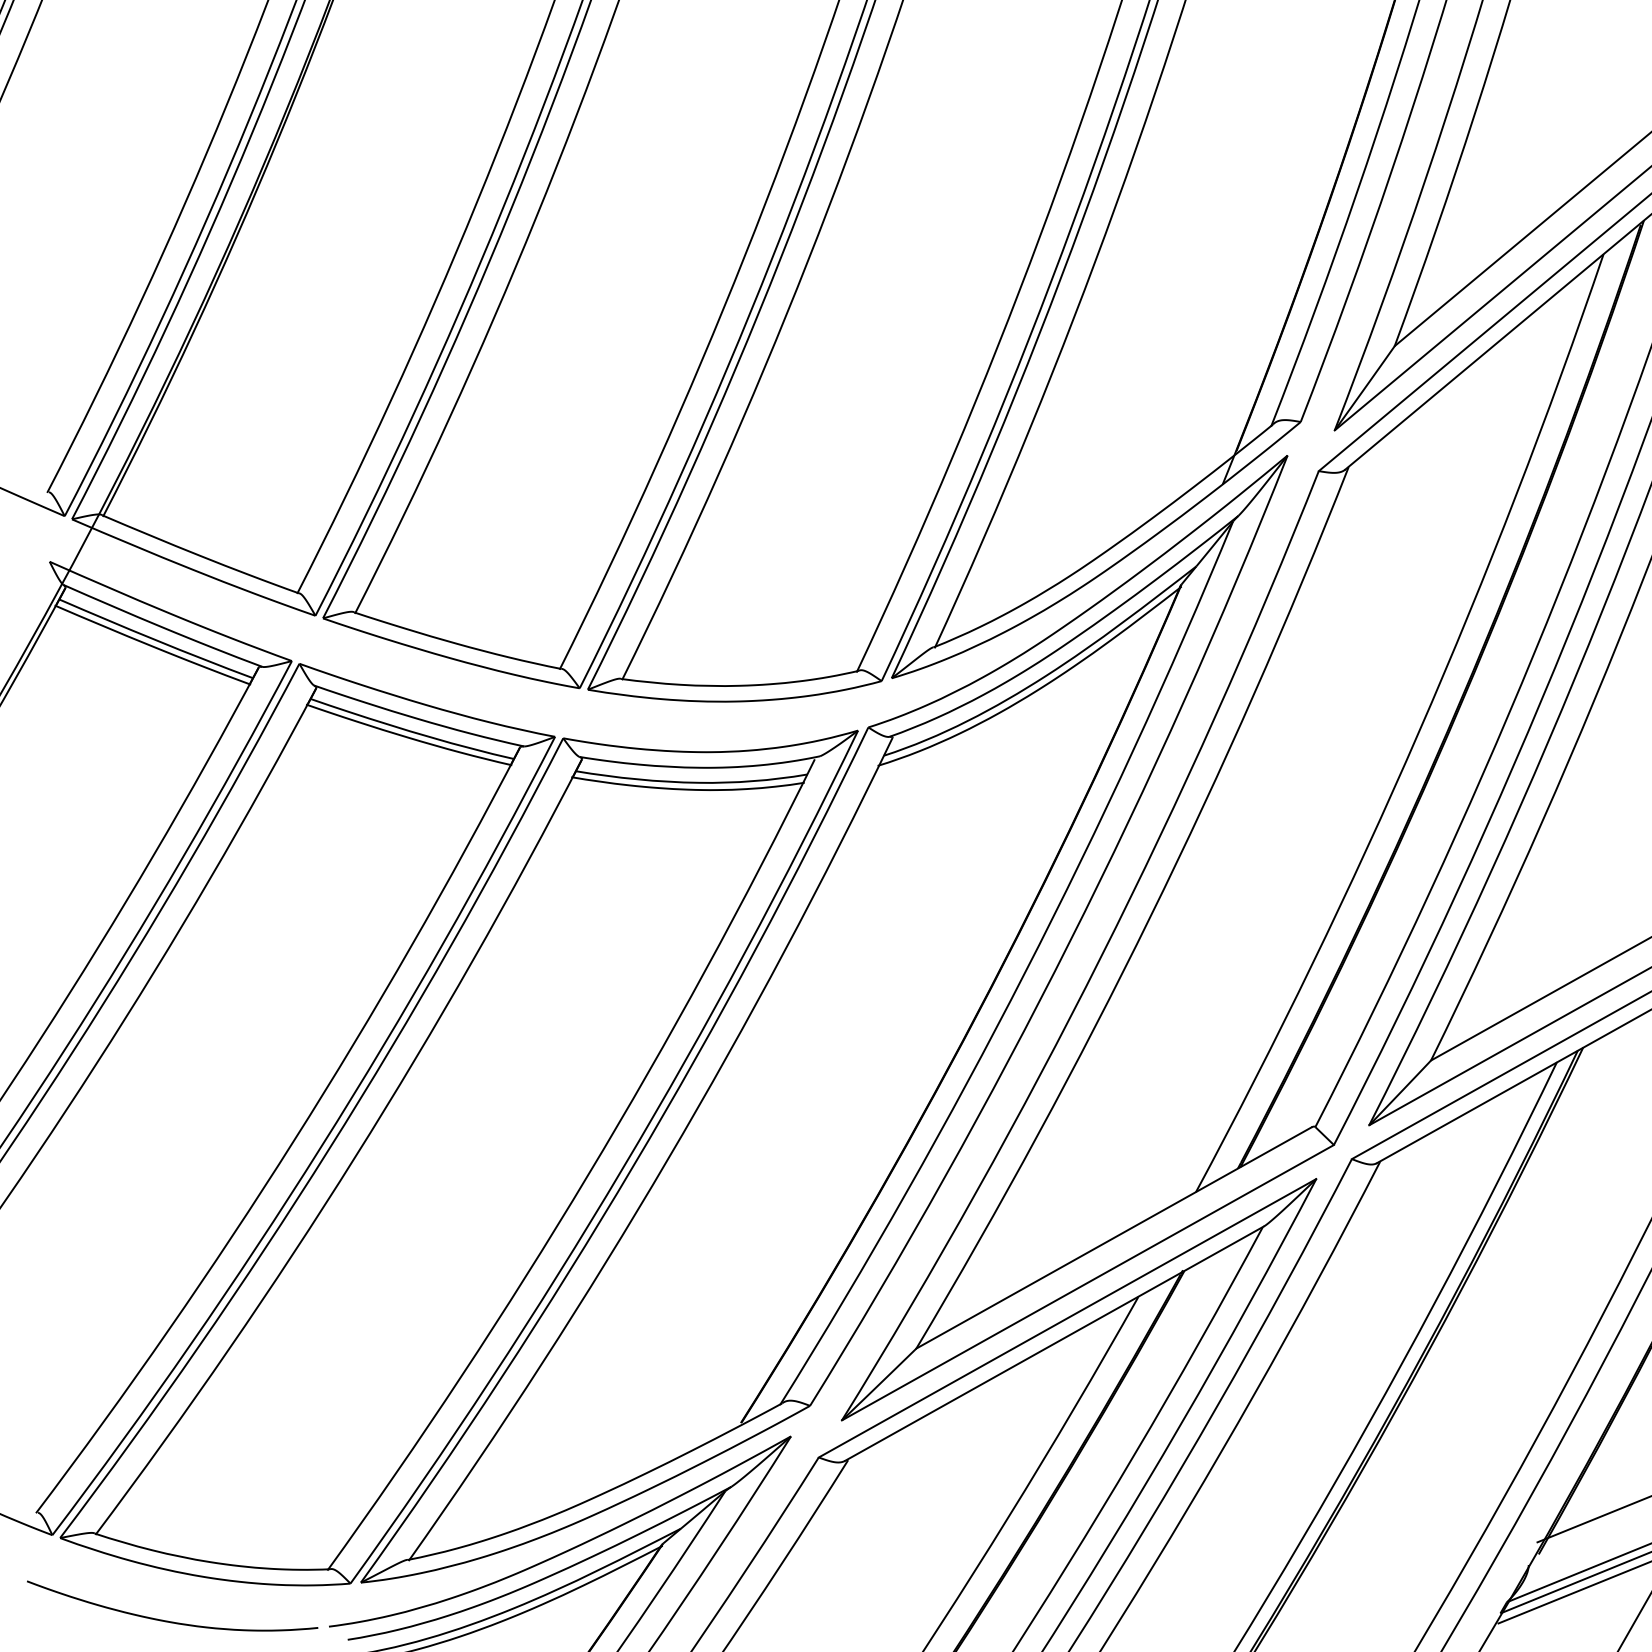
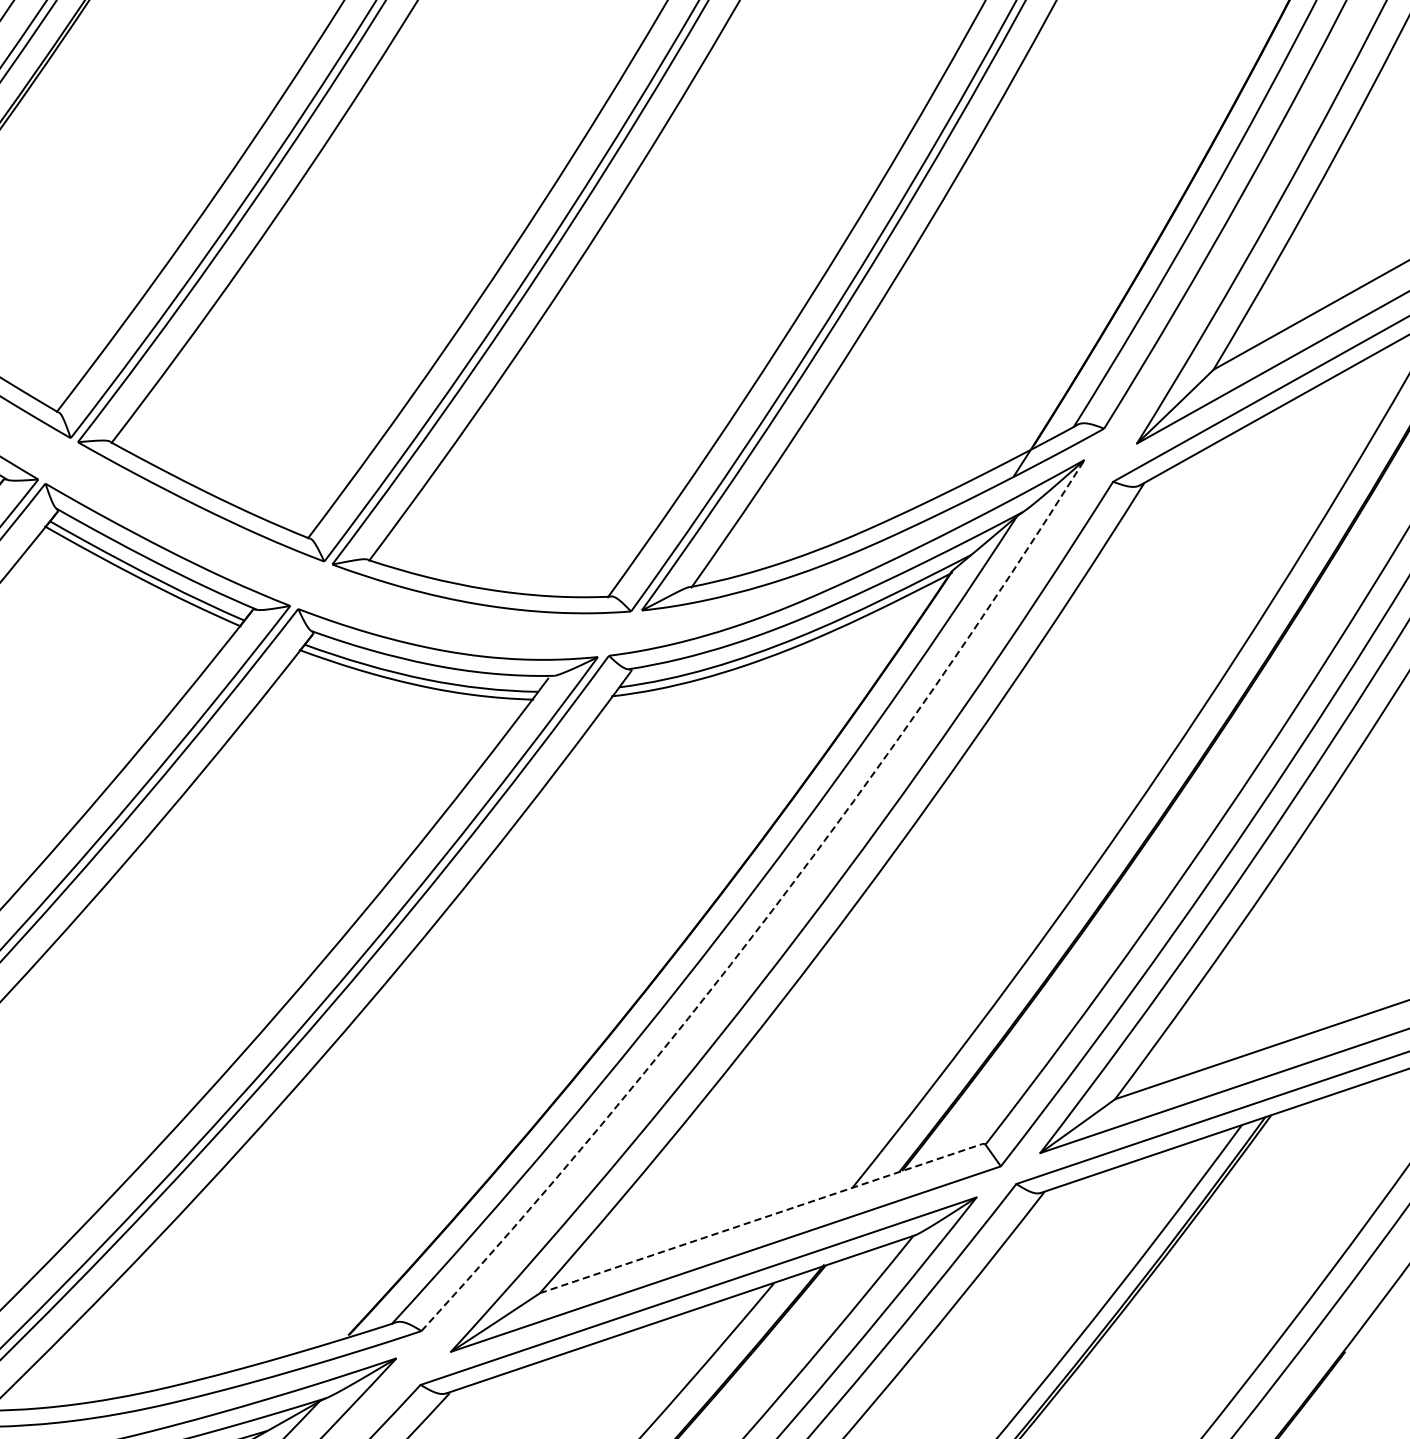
arc: (1070, 941) -> (772, 910), solid -> dashed
line: (1114, 1237) -> (761, 1218), solid -> dashed

